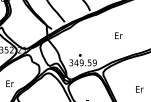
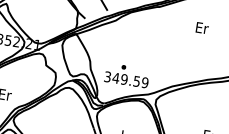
text: (118, 35) -> (201, 27), moved

